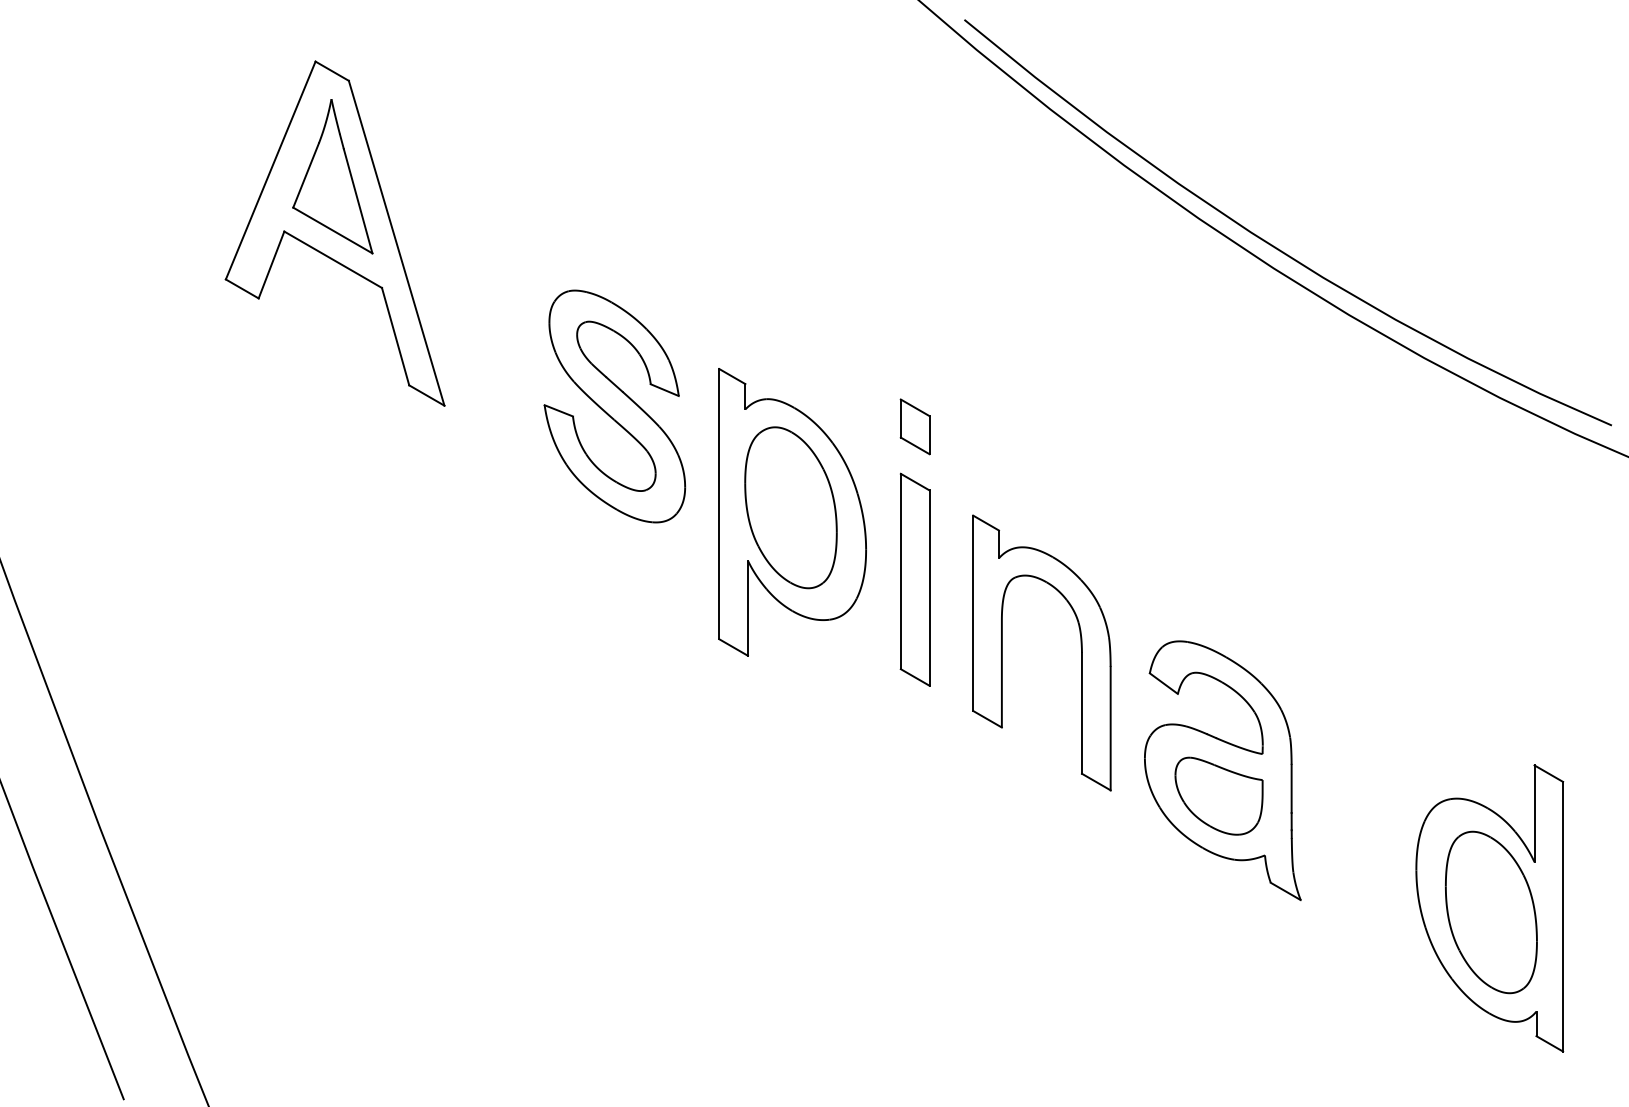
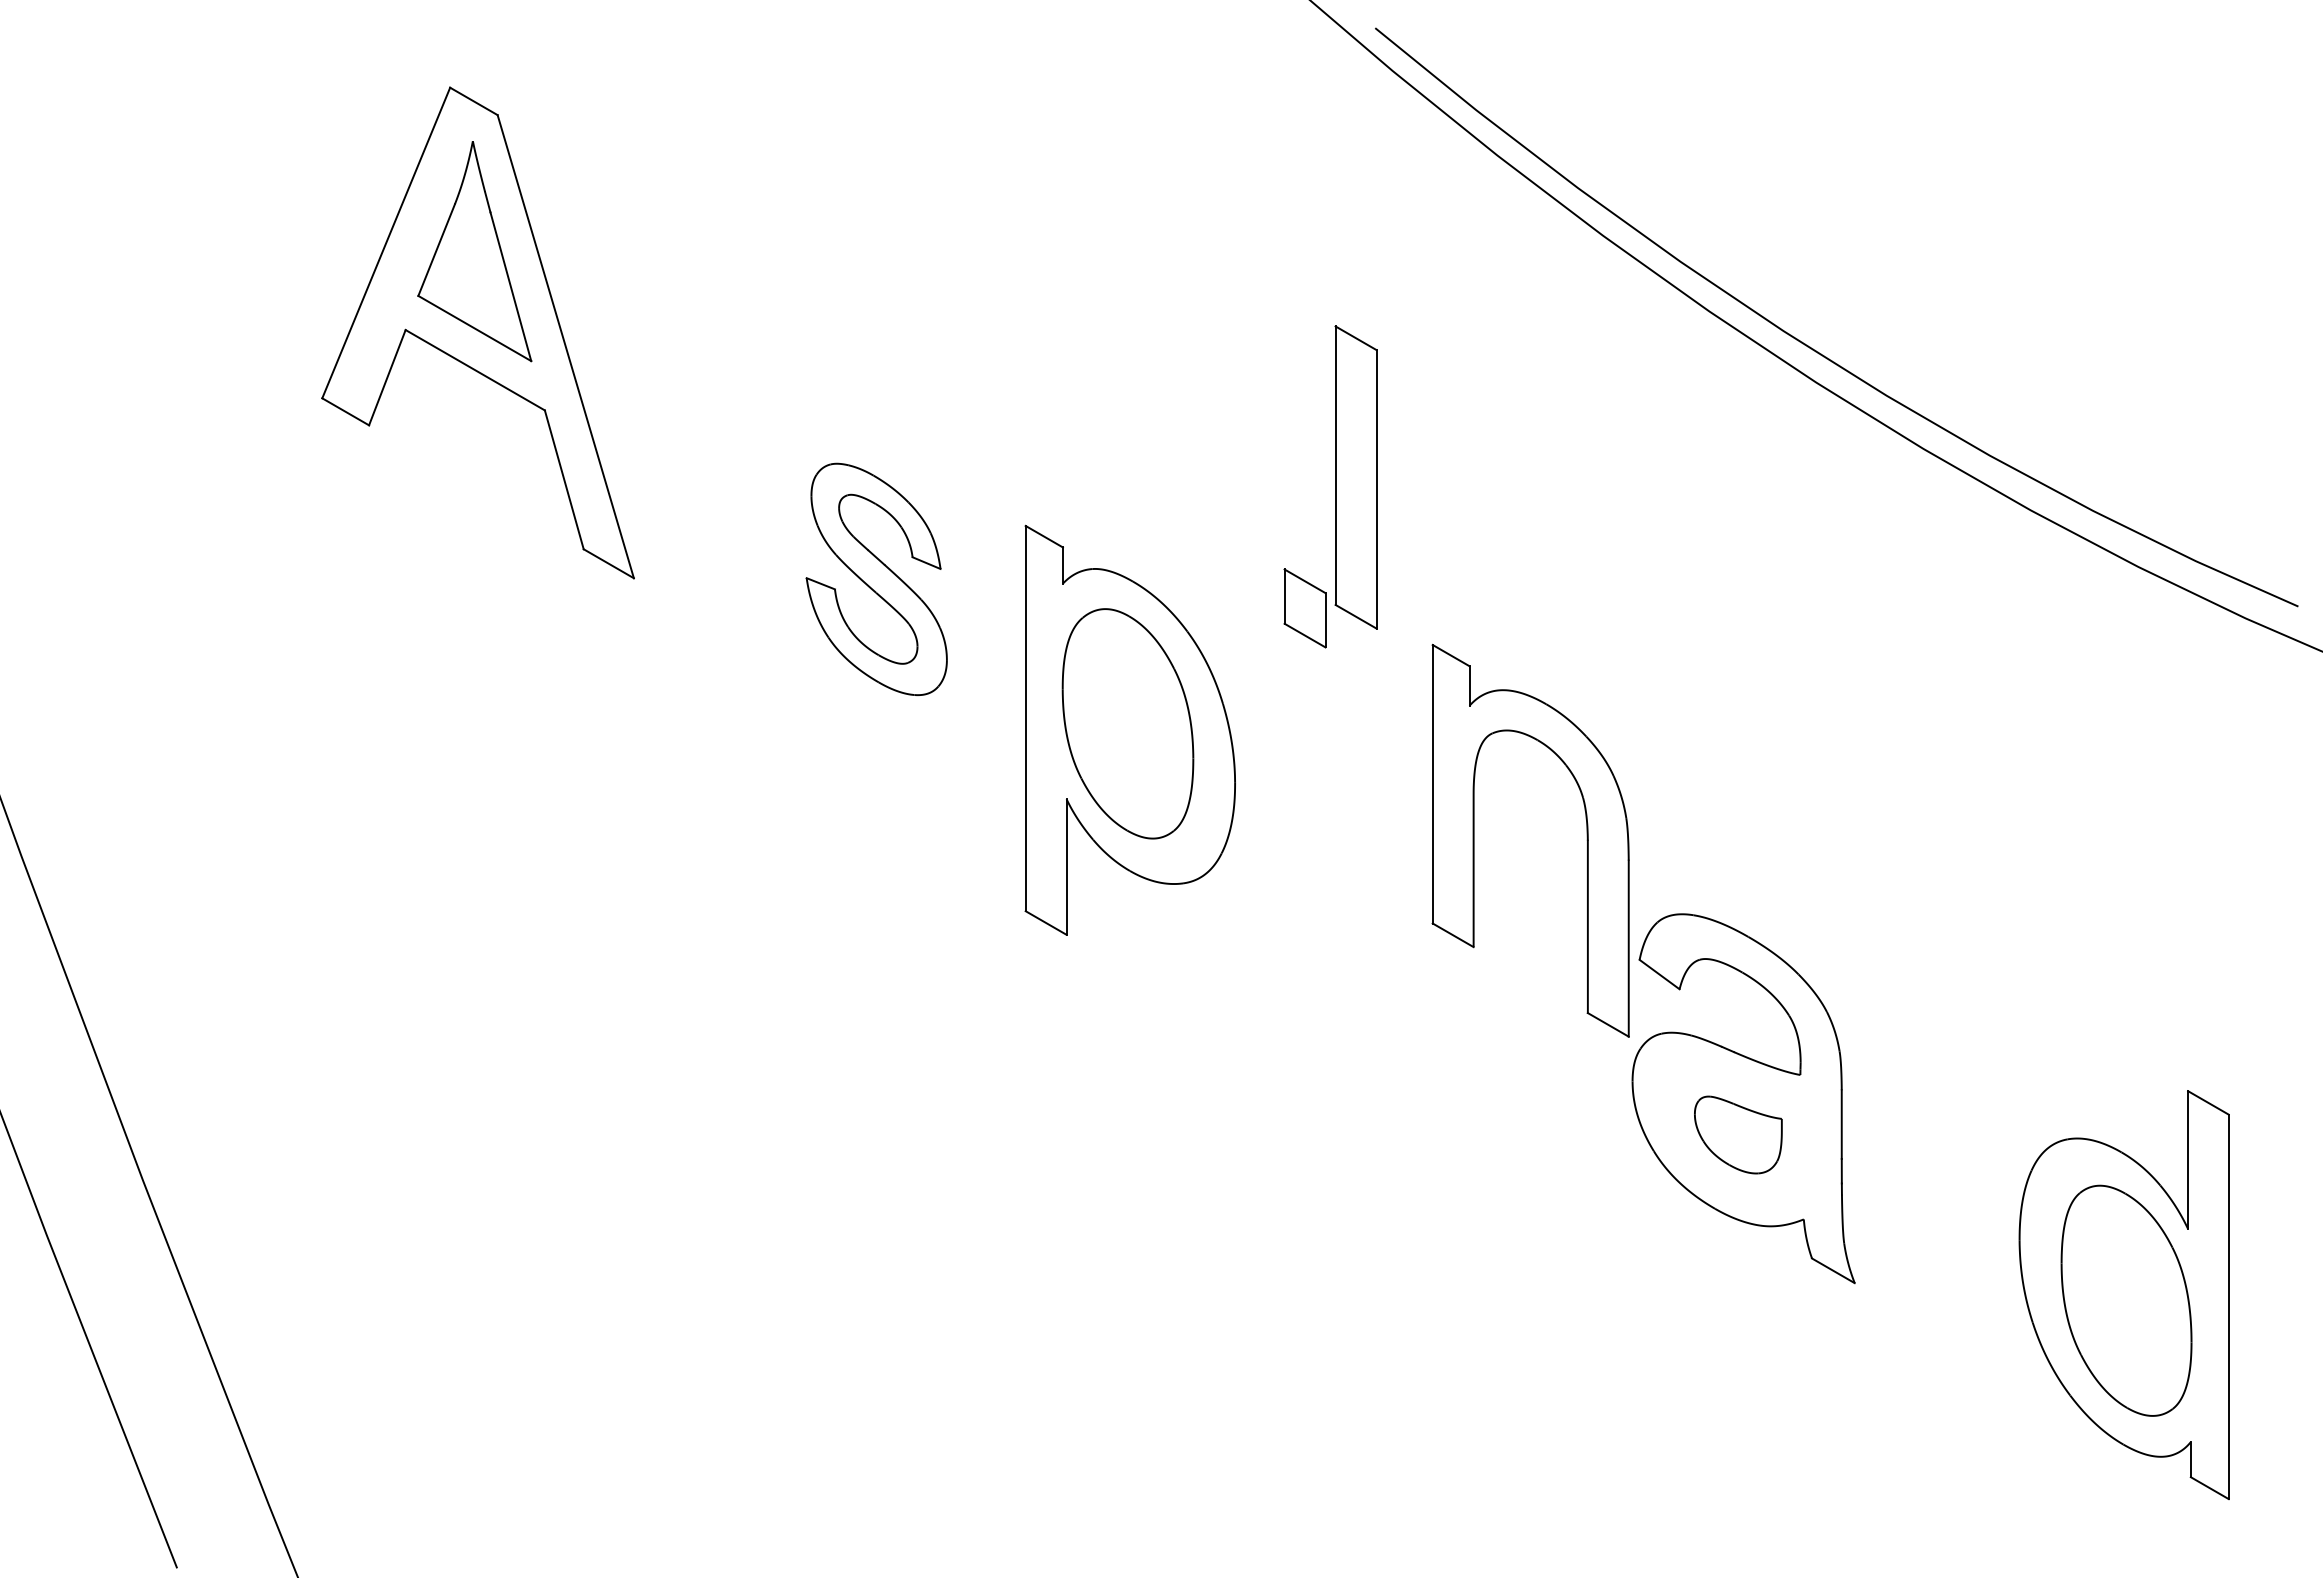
part: (614, 406) -> (876, 579), size x0.7
part: (914, 579) -> (1355, 477), moved
part: (1002, 652) -> (1474, 840), moved
part: (1219, 795) -> (1738, 1134), size x0.7

